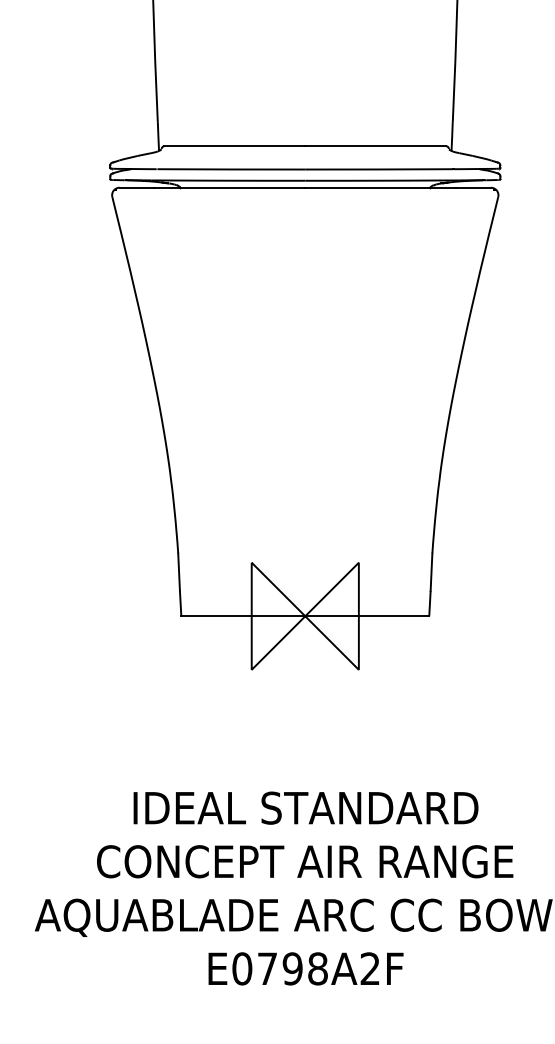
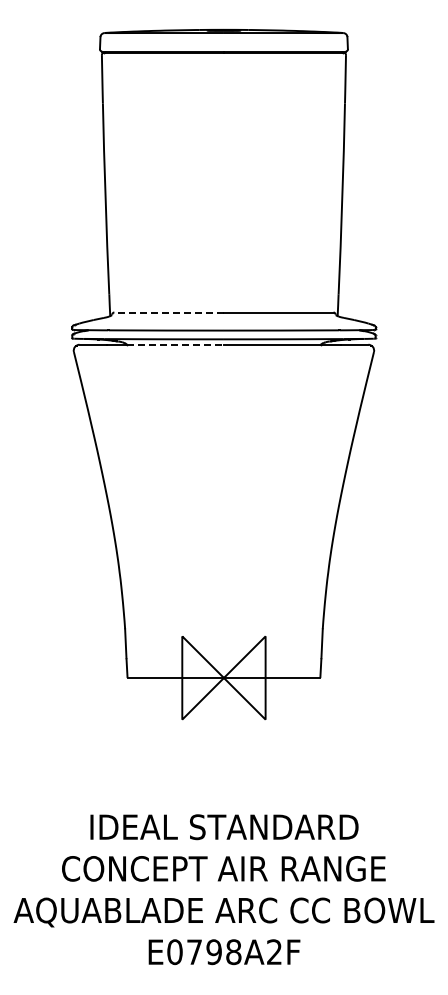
line: (235, 146) -> (169, 312), solid -> dashed
line: (242, 187) -> (175, 344), solid -> dashed

